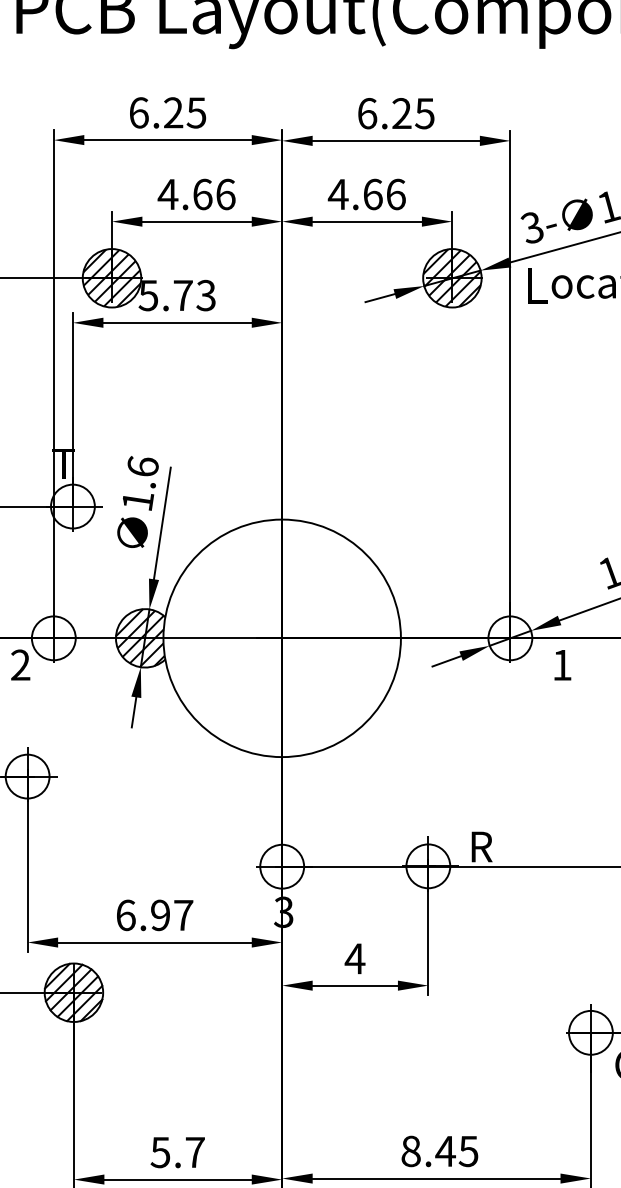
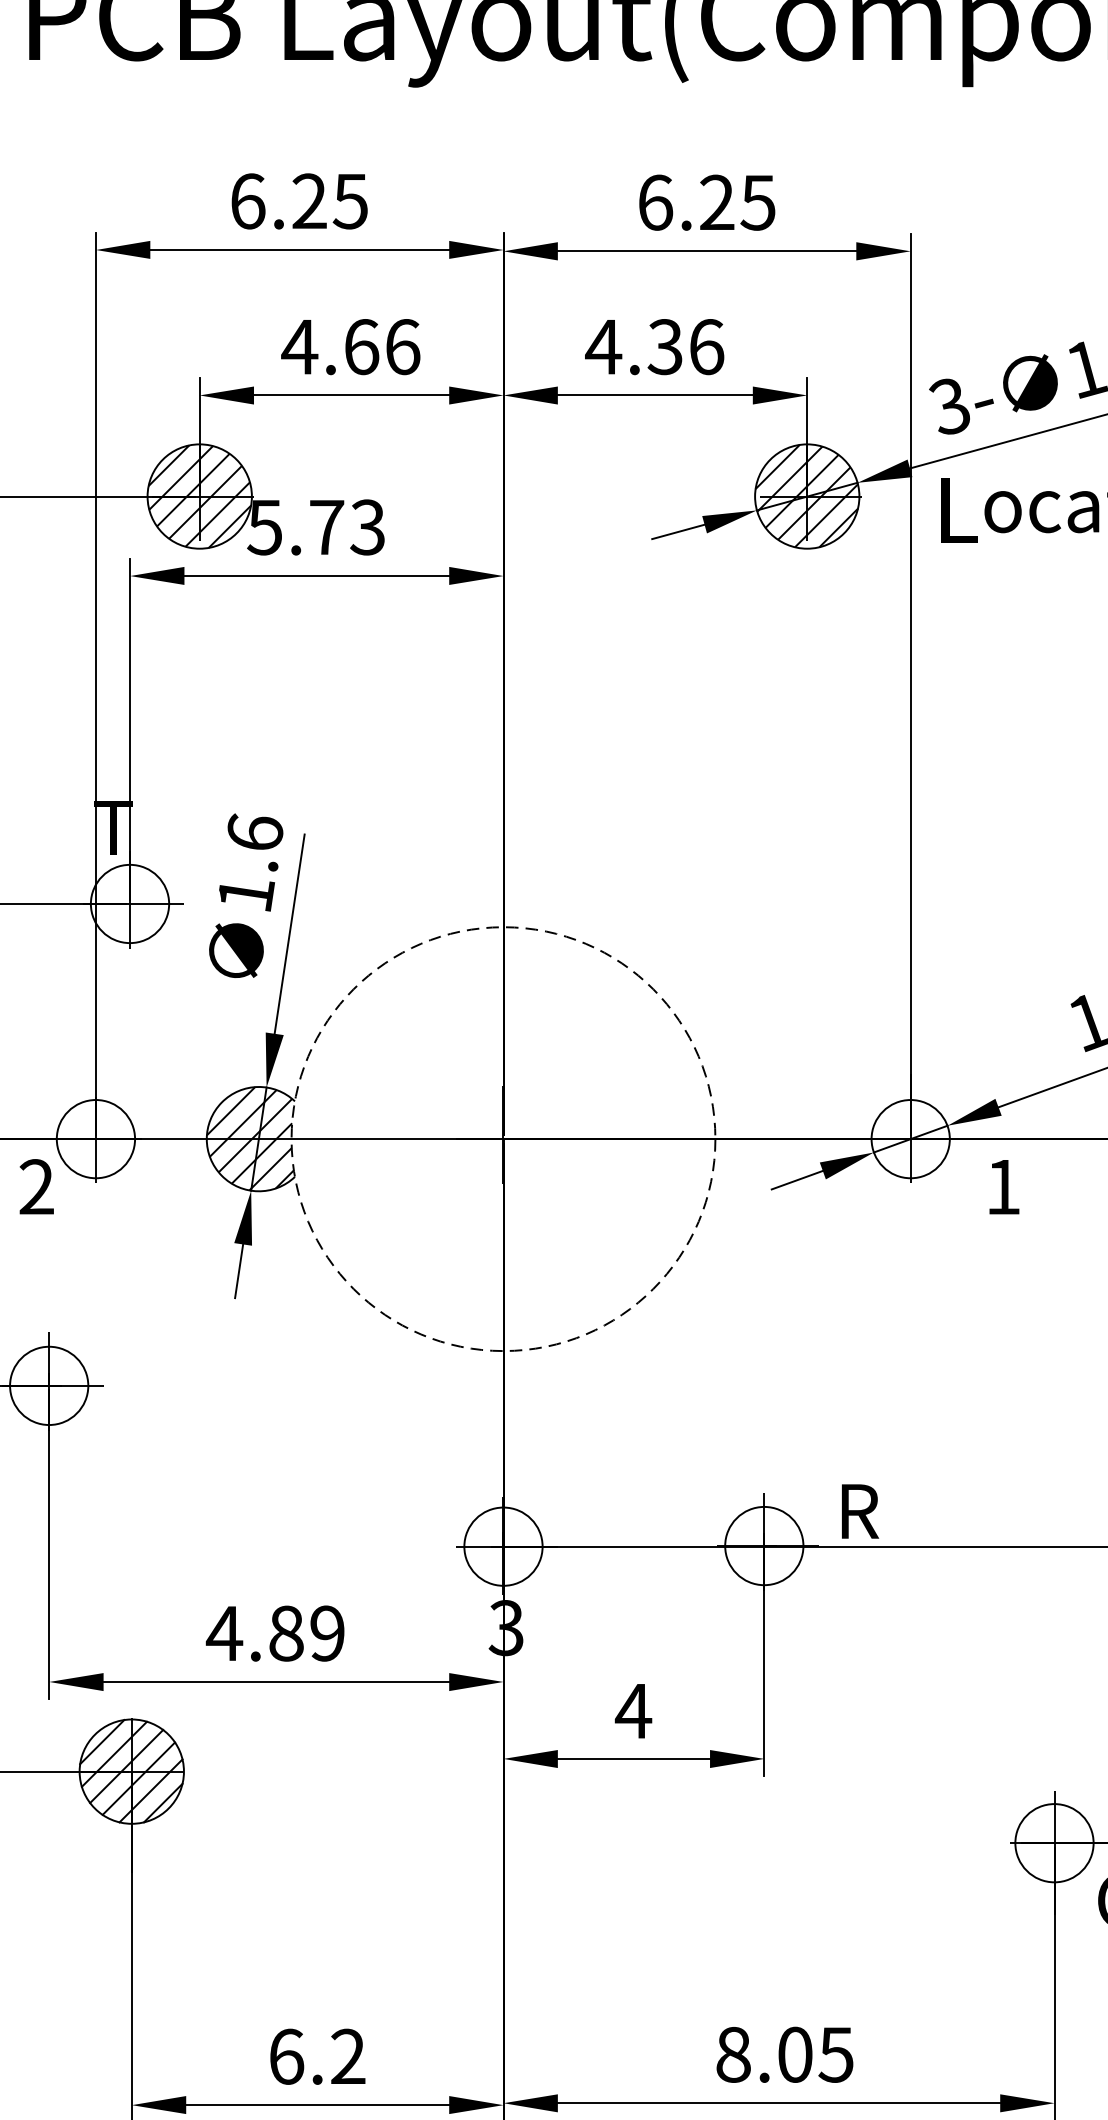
text: (372, 194) -> (664, 347), 4.66 -> 4.36
circle: (281, 638) -> (502, 1139), solid -> dashed
text: (154, 915) -> (275, 1633), 6.97 -> 4.89
text: (445, 1151) -> (794, 2054), 8.45 -> 8.05
text: (177, 1152) -> (316, 2056), 5.7 -> 6.2

